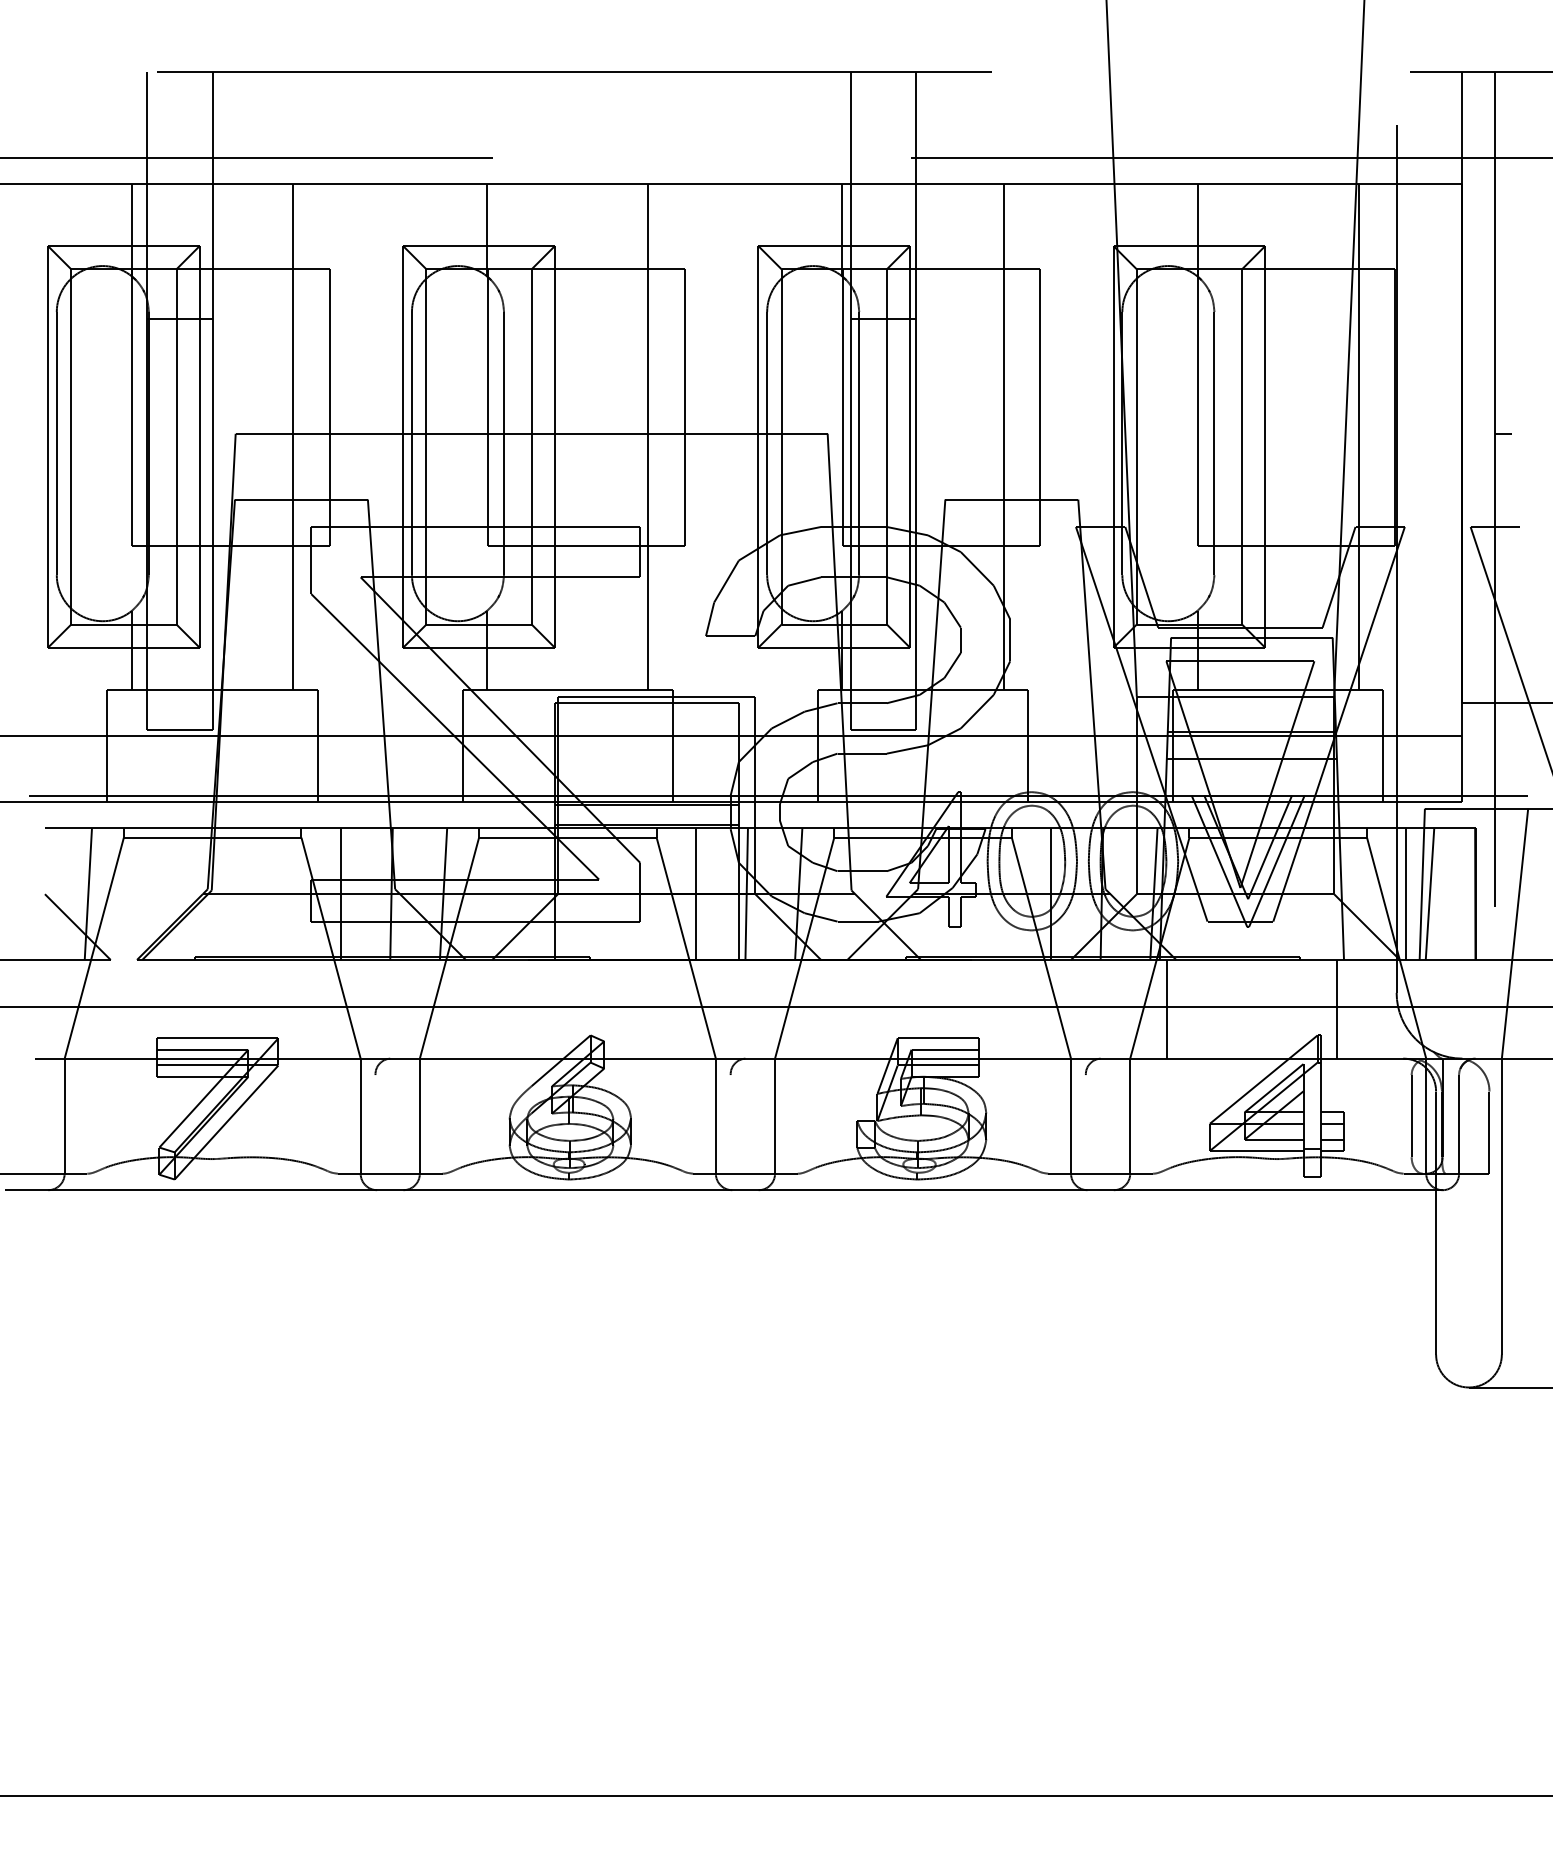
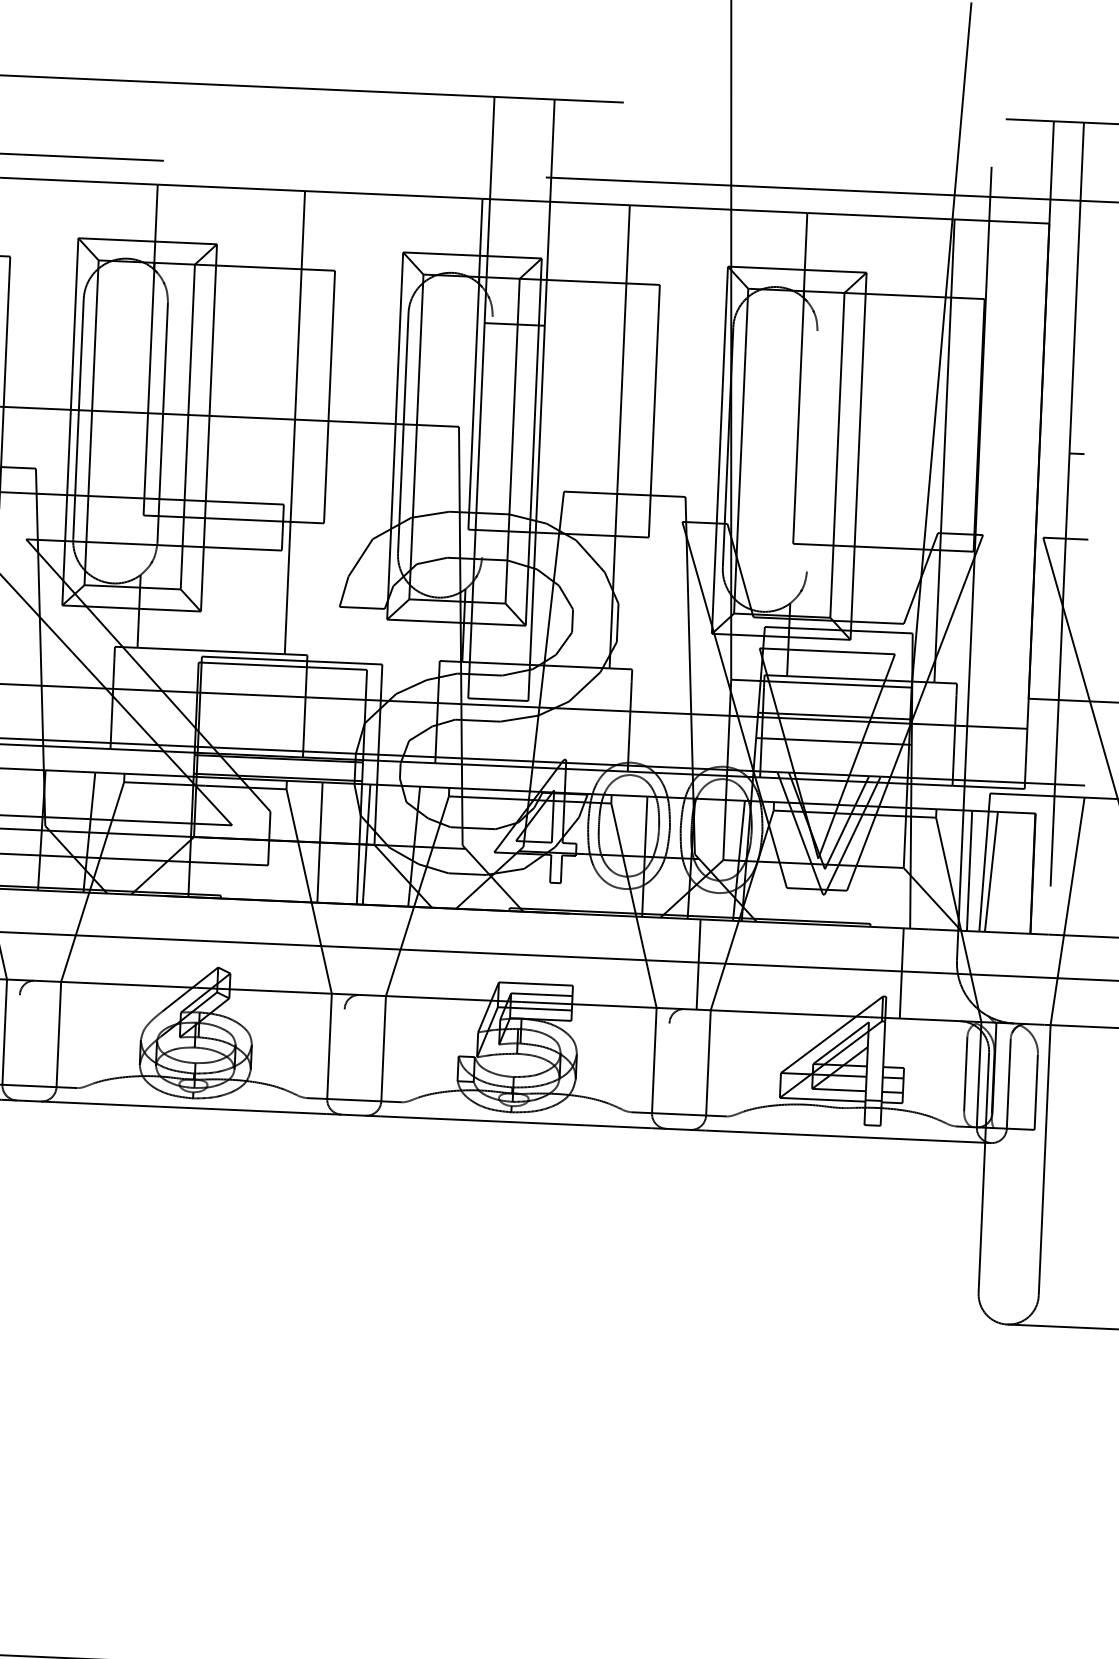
line: (859, 443) -> (487, 436), removed
line: (1214, 443) -> (812, 451), removed
line: (1166, 1008) -> (698, 963), moved

